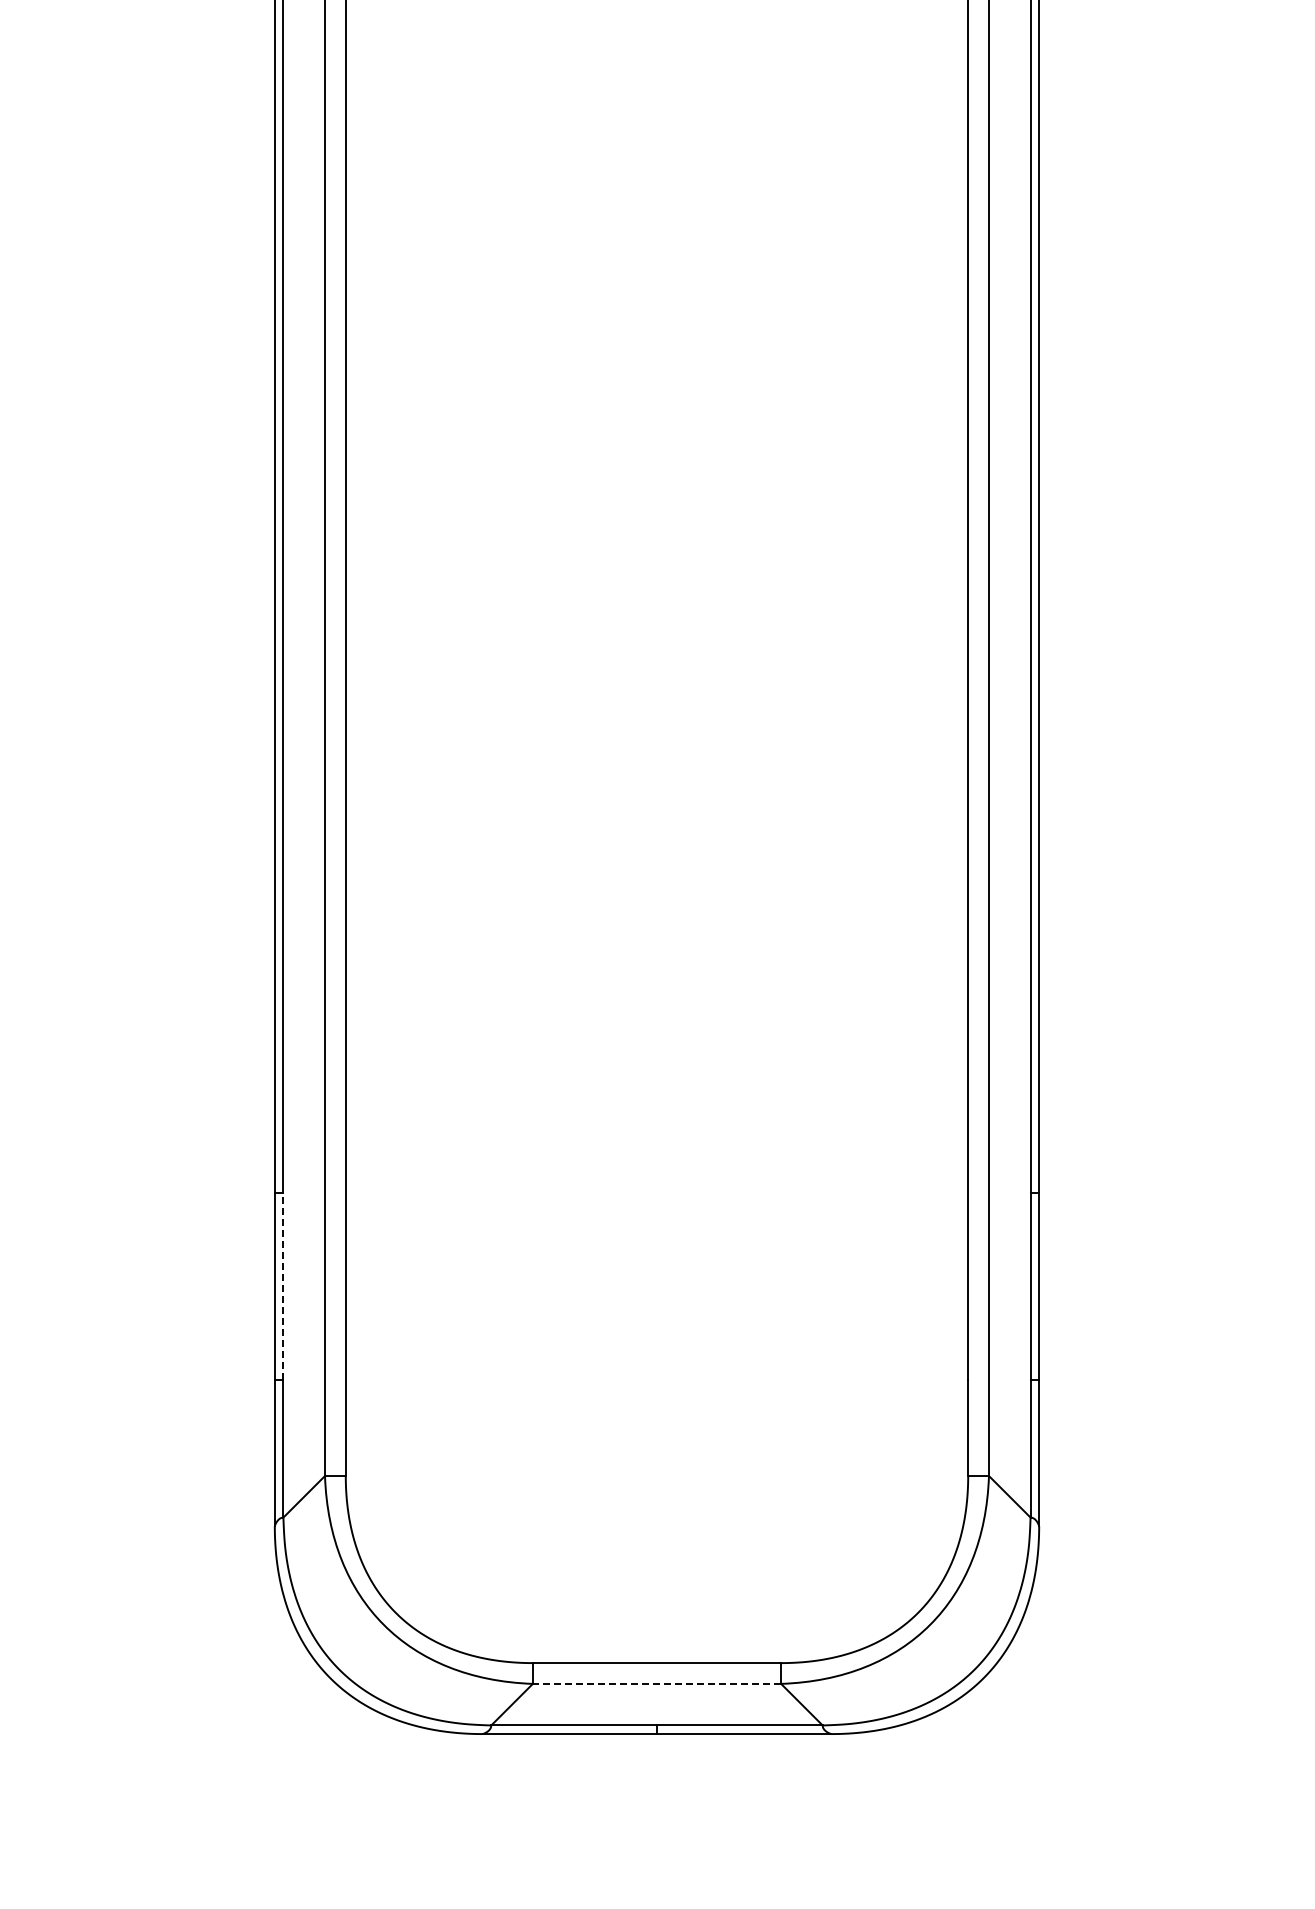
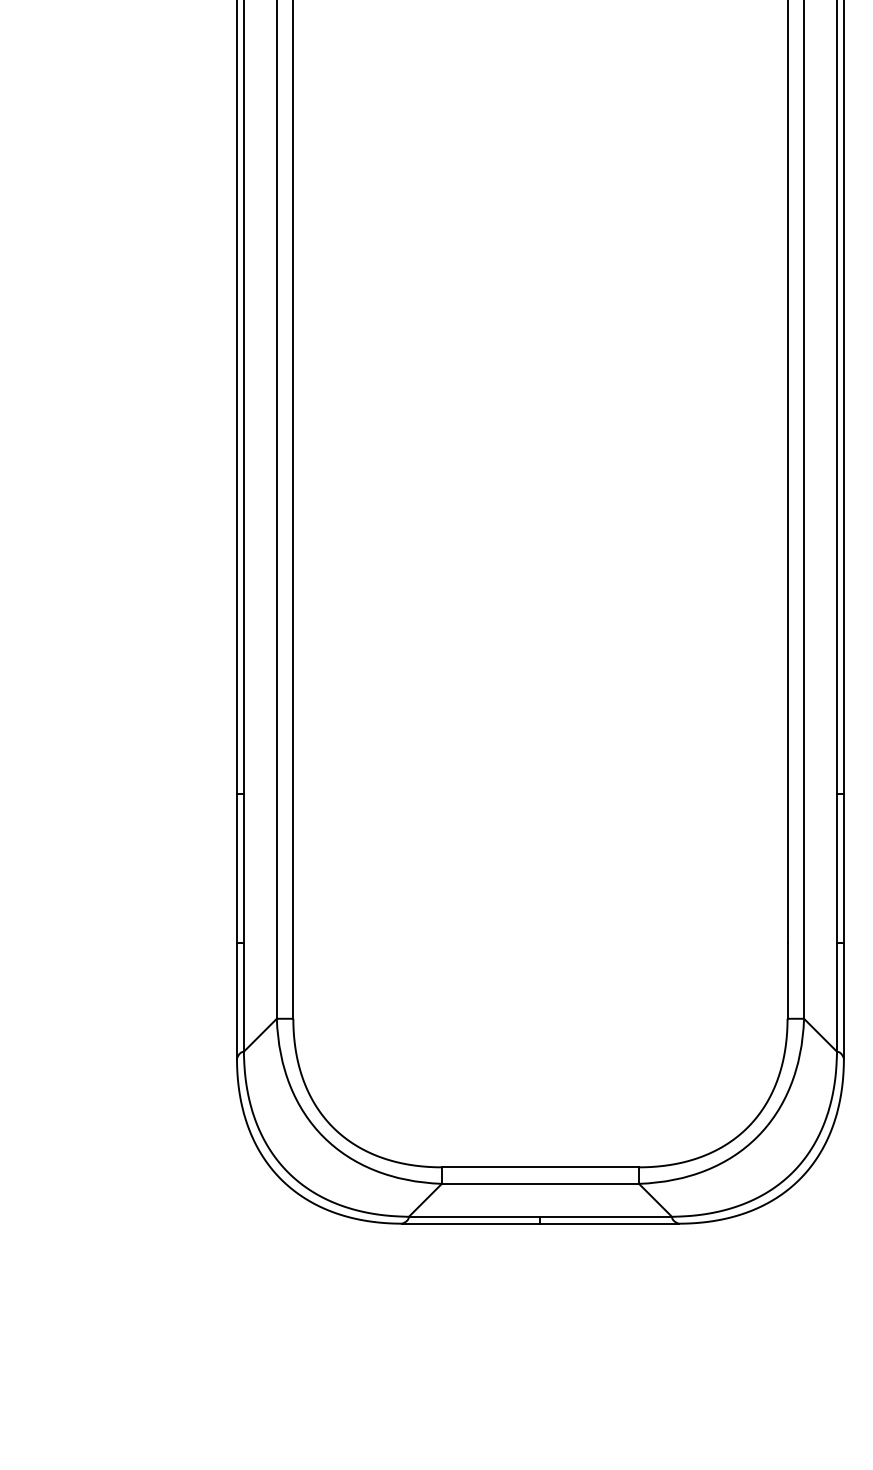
line: (283, 1286) -> (243, 868), dashed -> solid
line: (656, 1683) -> (540, 1183), dashed -> solid

